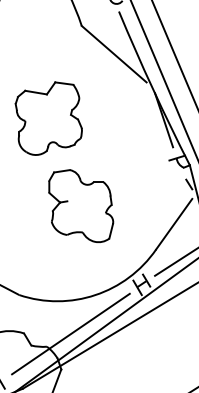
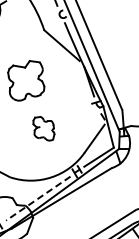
part: (80, 205) -> (43, 128), size x0.6
line: (71, 333) -> (38, 198), solid -> dashed

